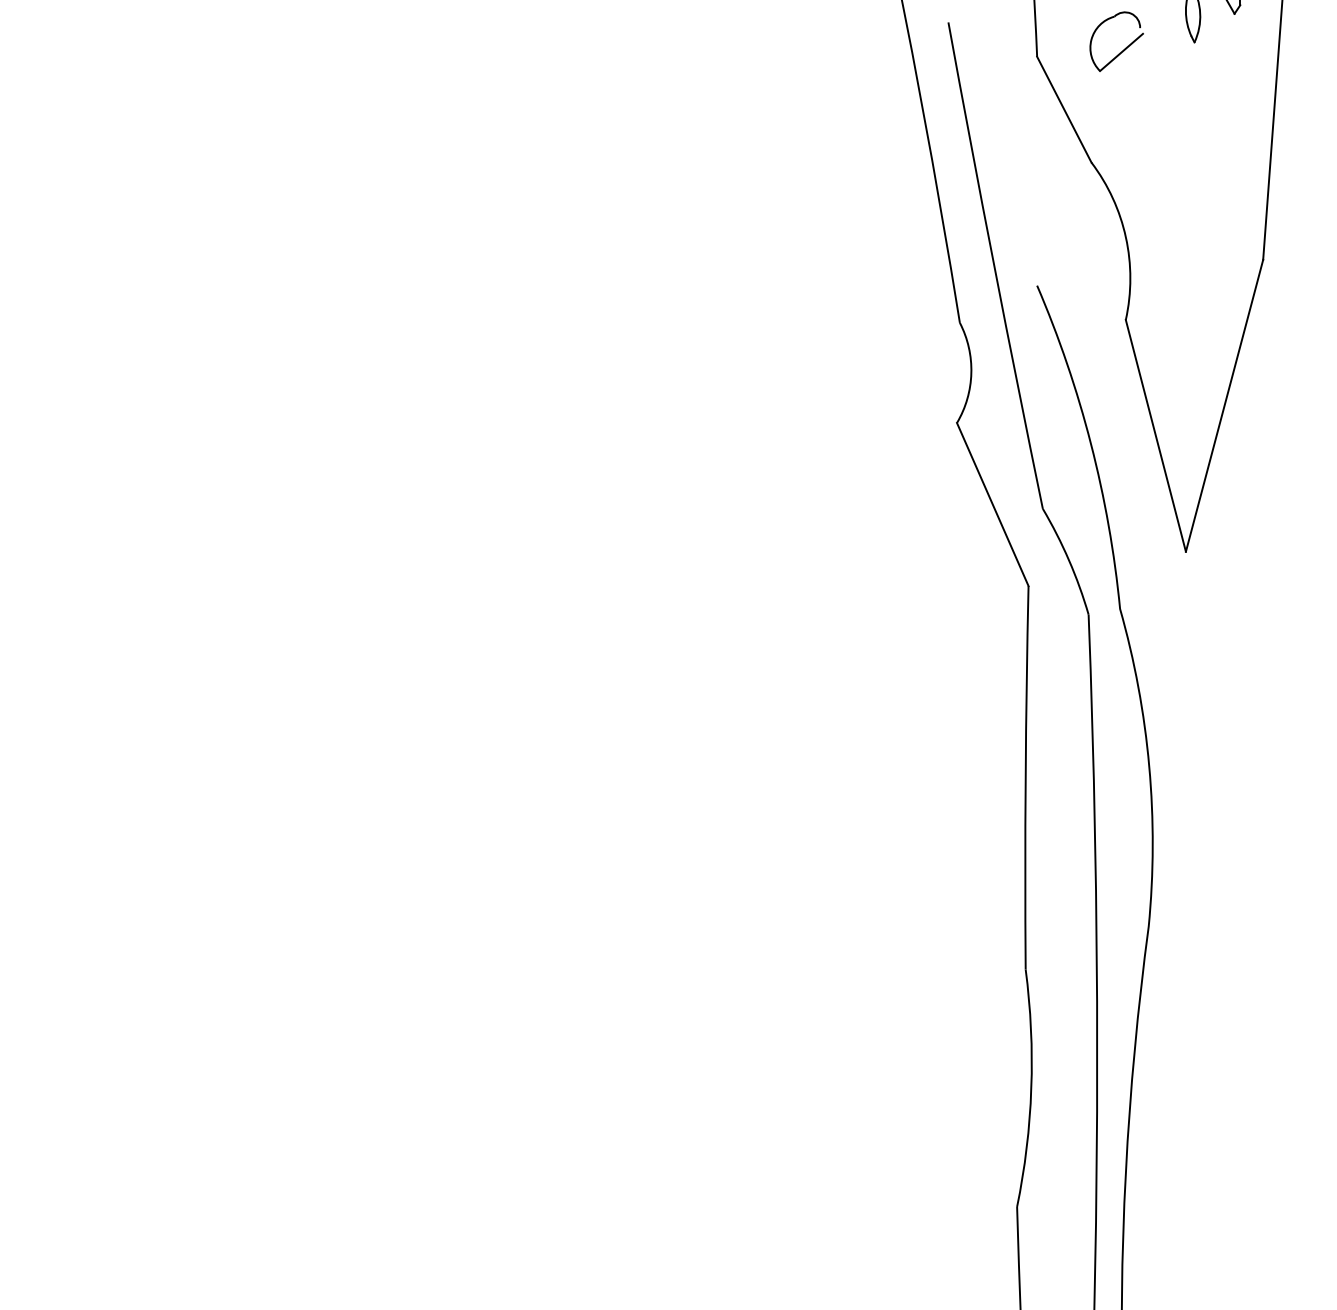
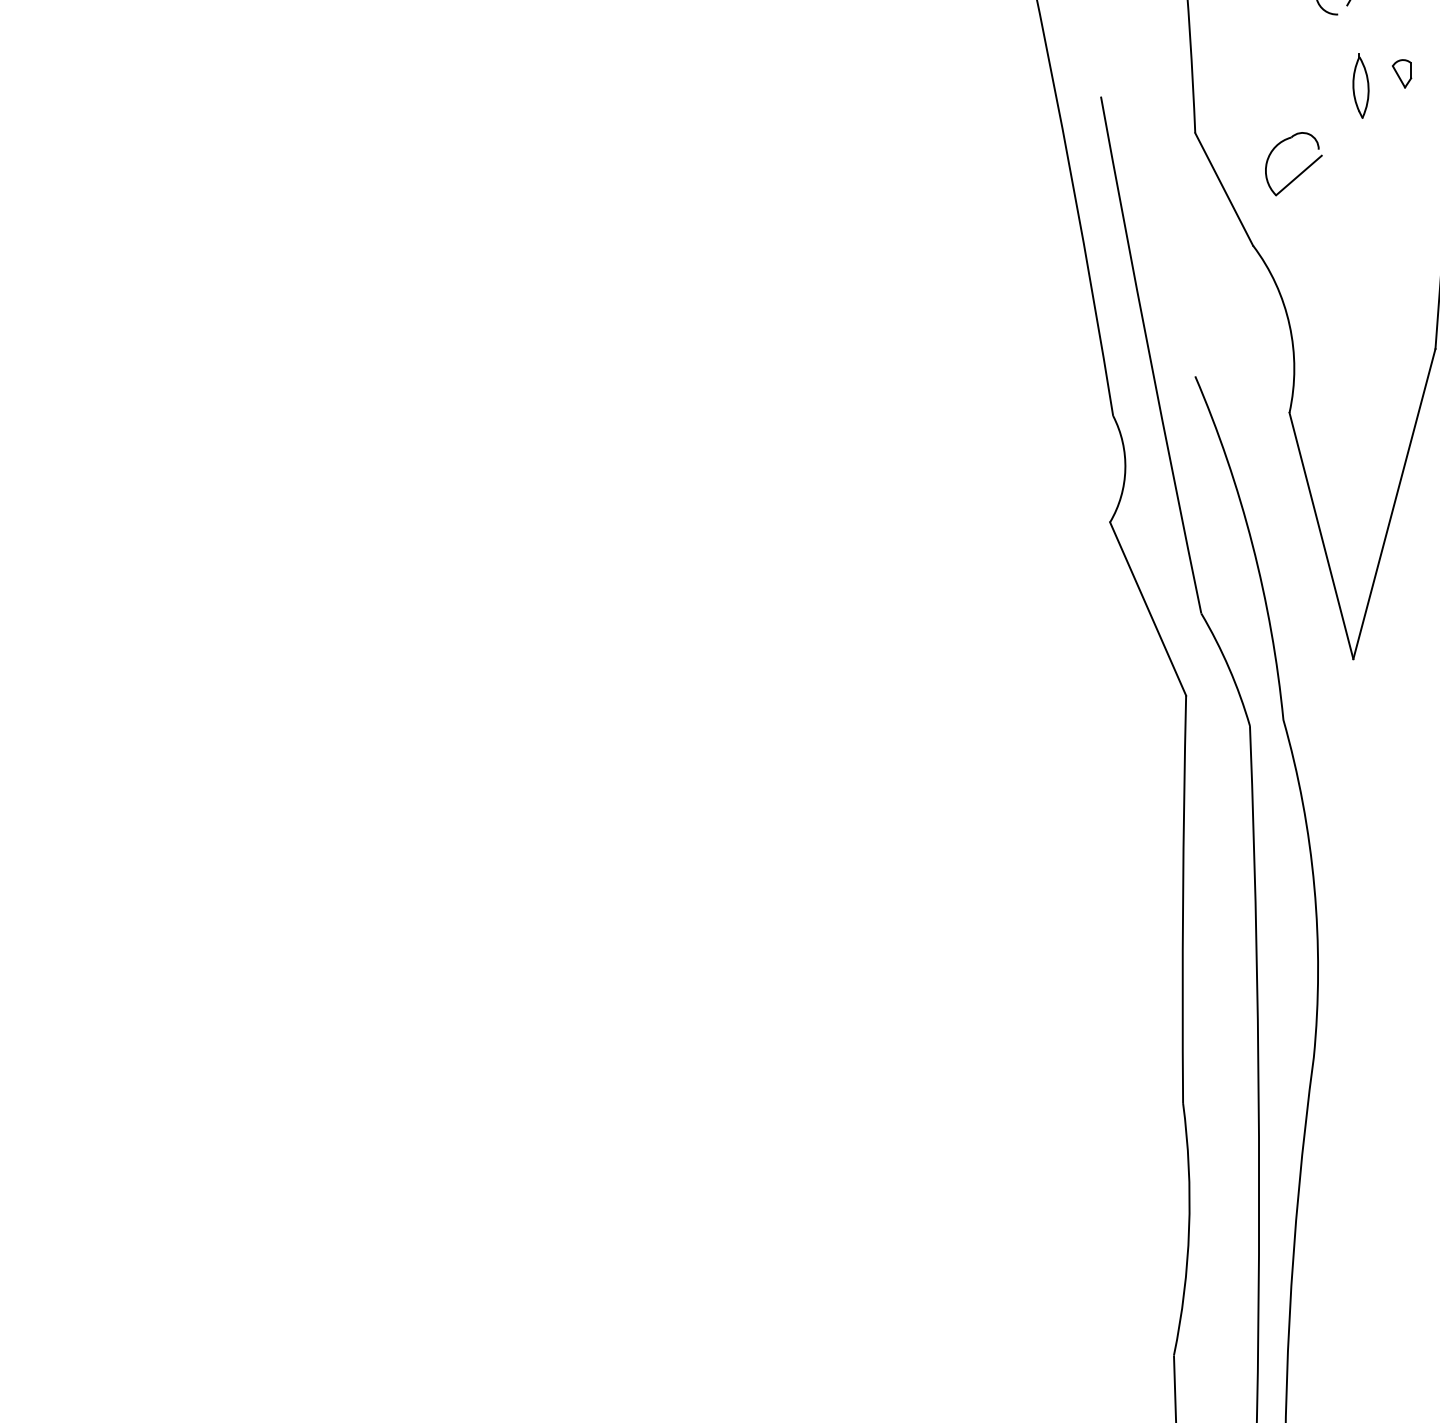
part: (1122, 49) -> (1300, 172), moved

